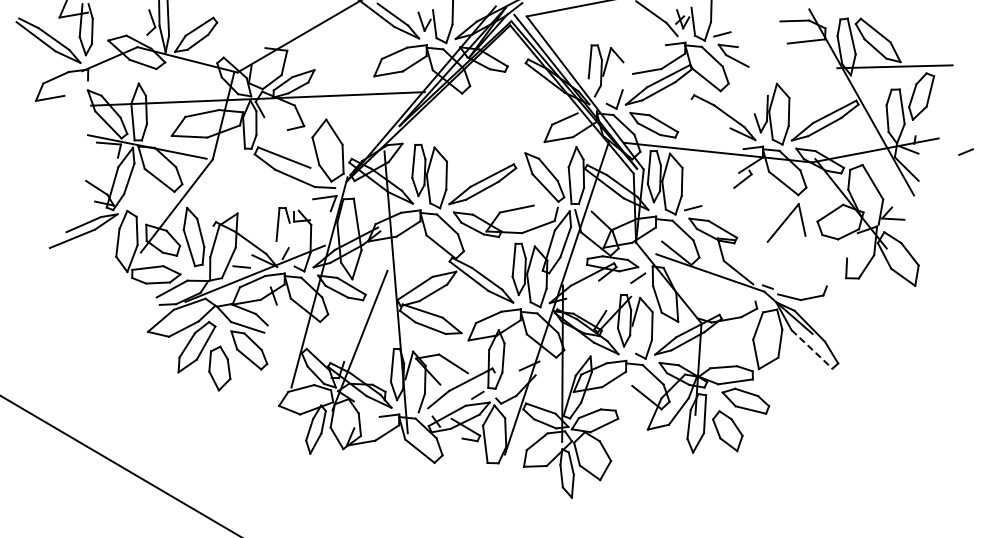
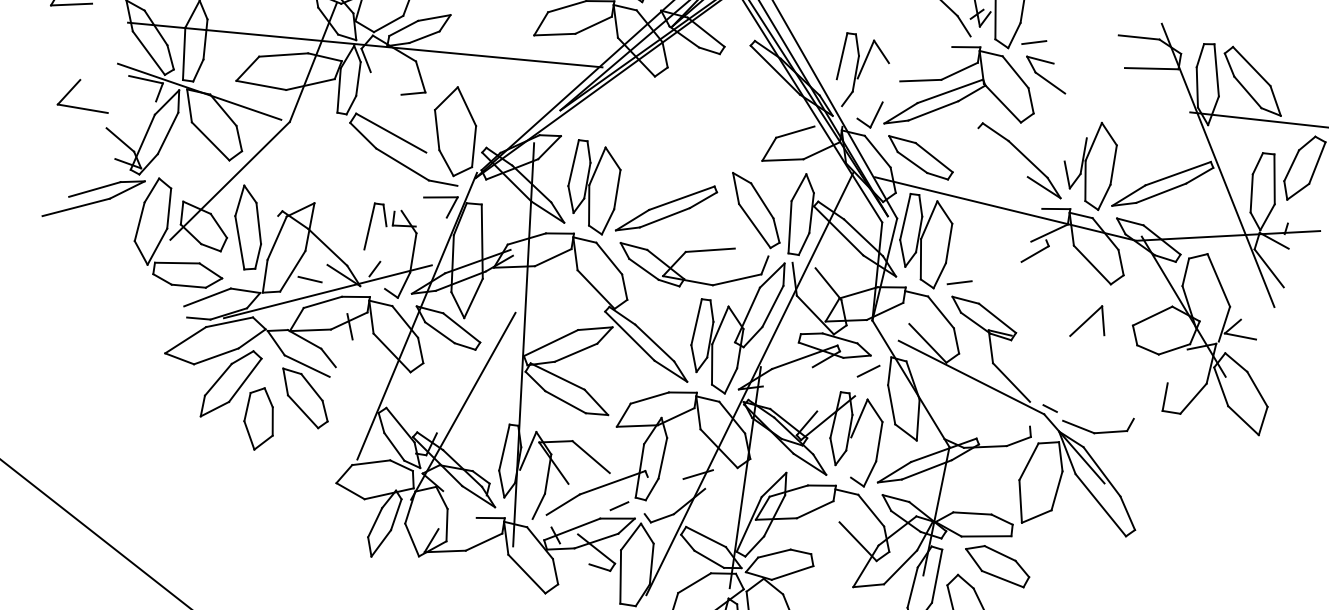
part: (67, 168) -> (82, 106), added
part: (786, 222) -> (1088, 320), size x0.62
line: (812, 349) -> (1101, 505), dashed -> solid

